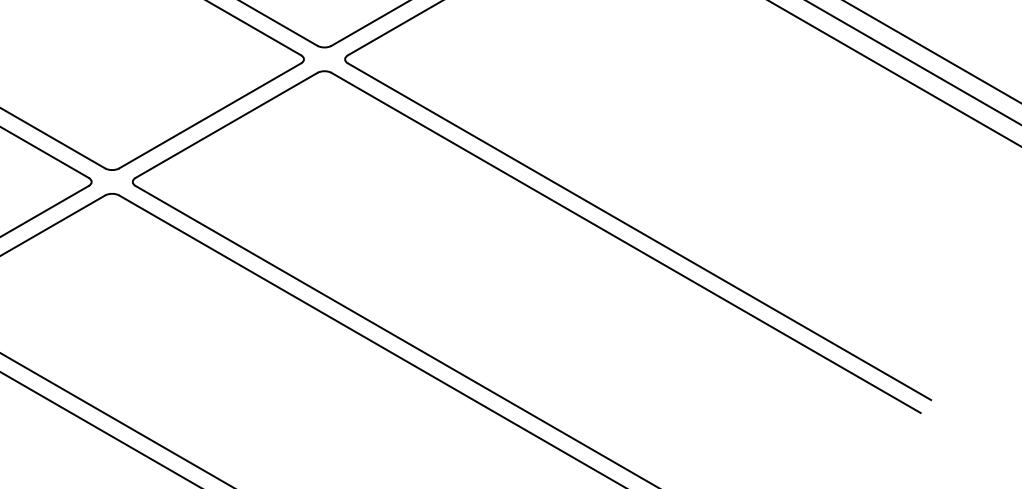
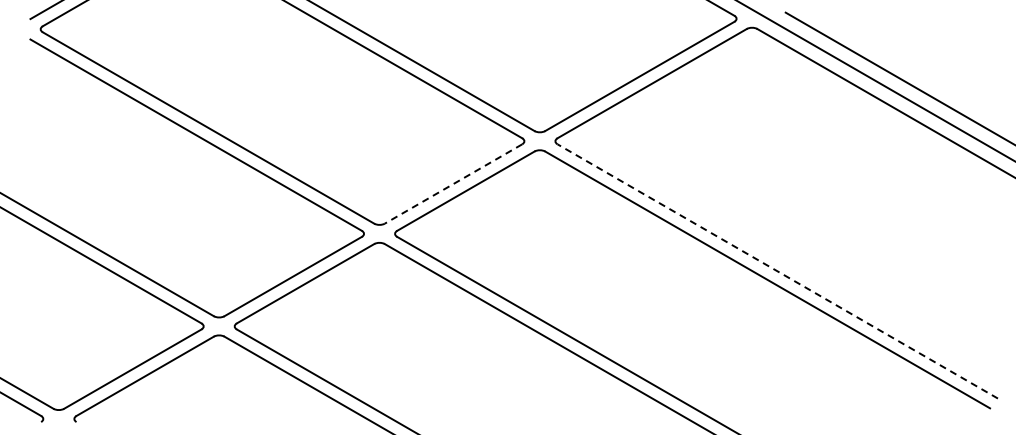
line: (210, 116) -> (453, 184), solid -> dashed
line: (639, 231) -> (777, 271), solid -> dashed

